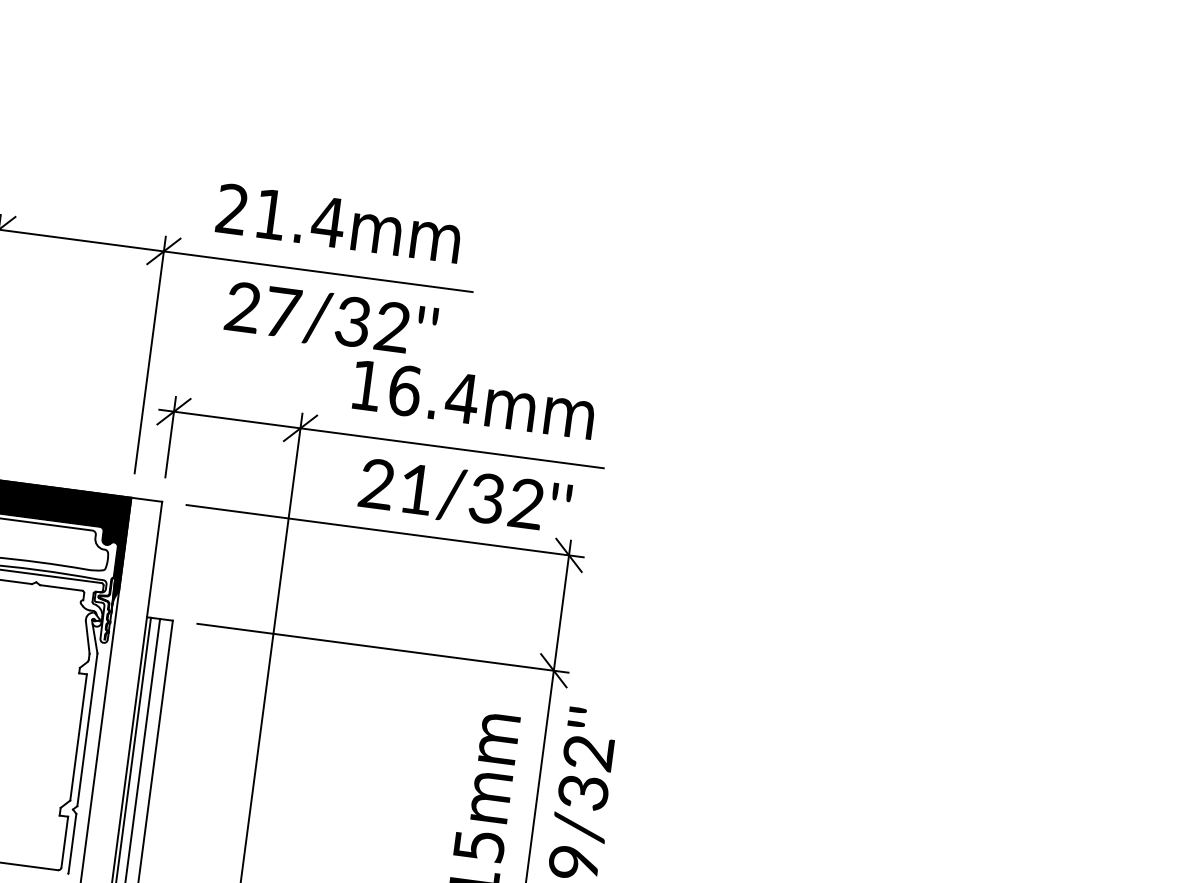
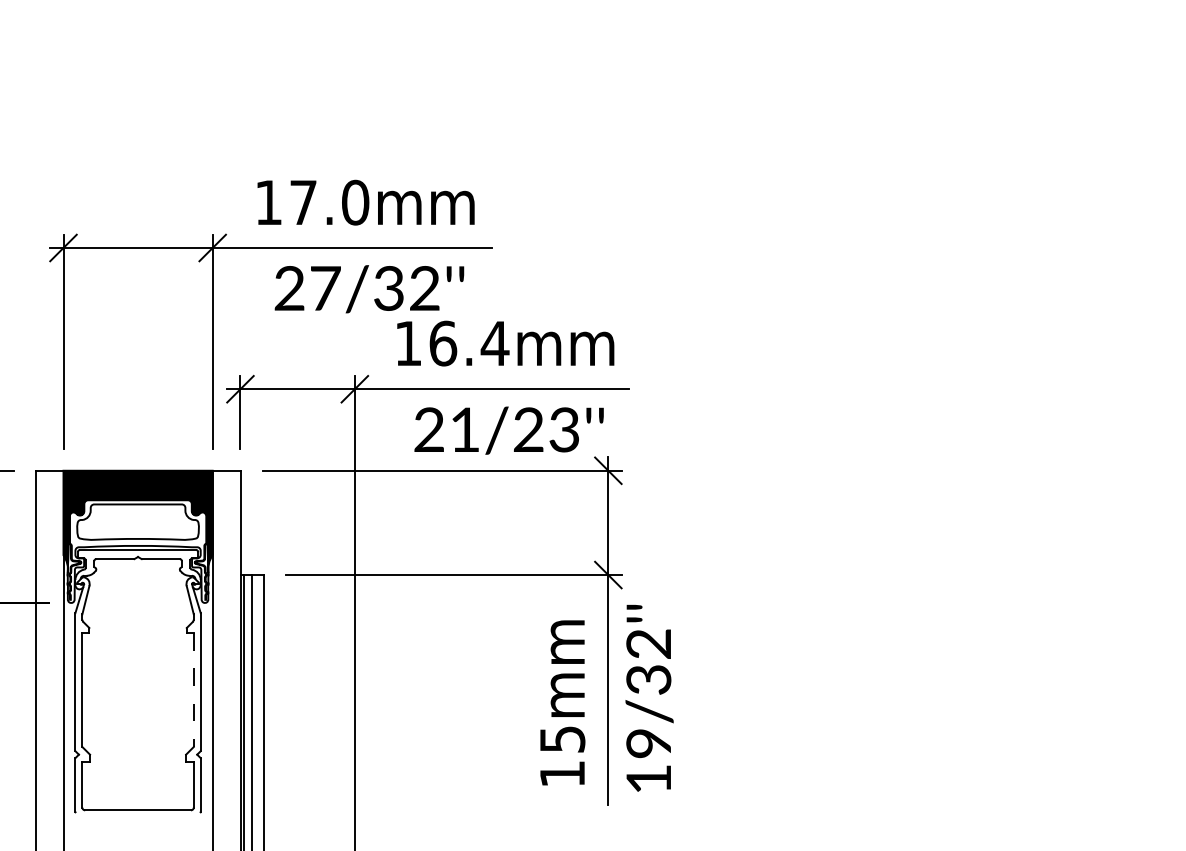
text: (280, 215) -> (312, 202), 21.4mm -> 17.0mm
text: (506, 501) -> (546, 430), 21/32''\f] -> 21/23''\f]
line: (78, 738) -> (193, 690), solid -> dashed

